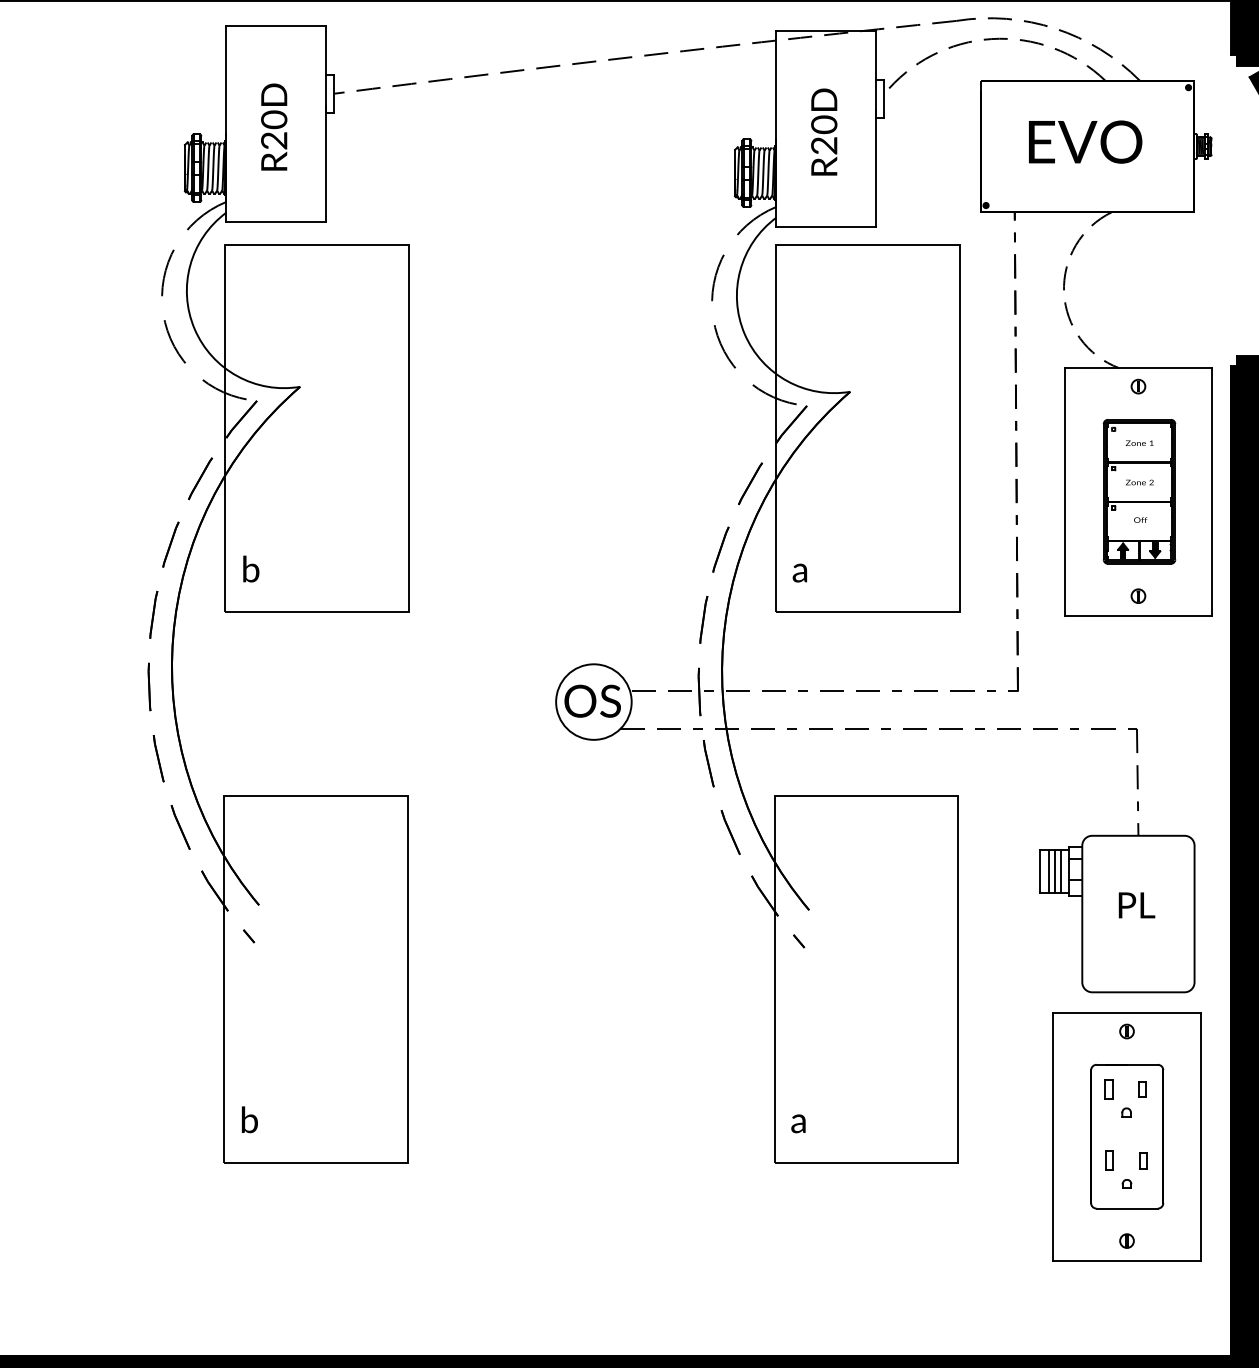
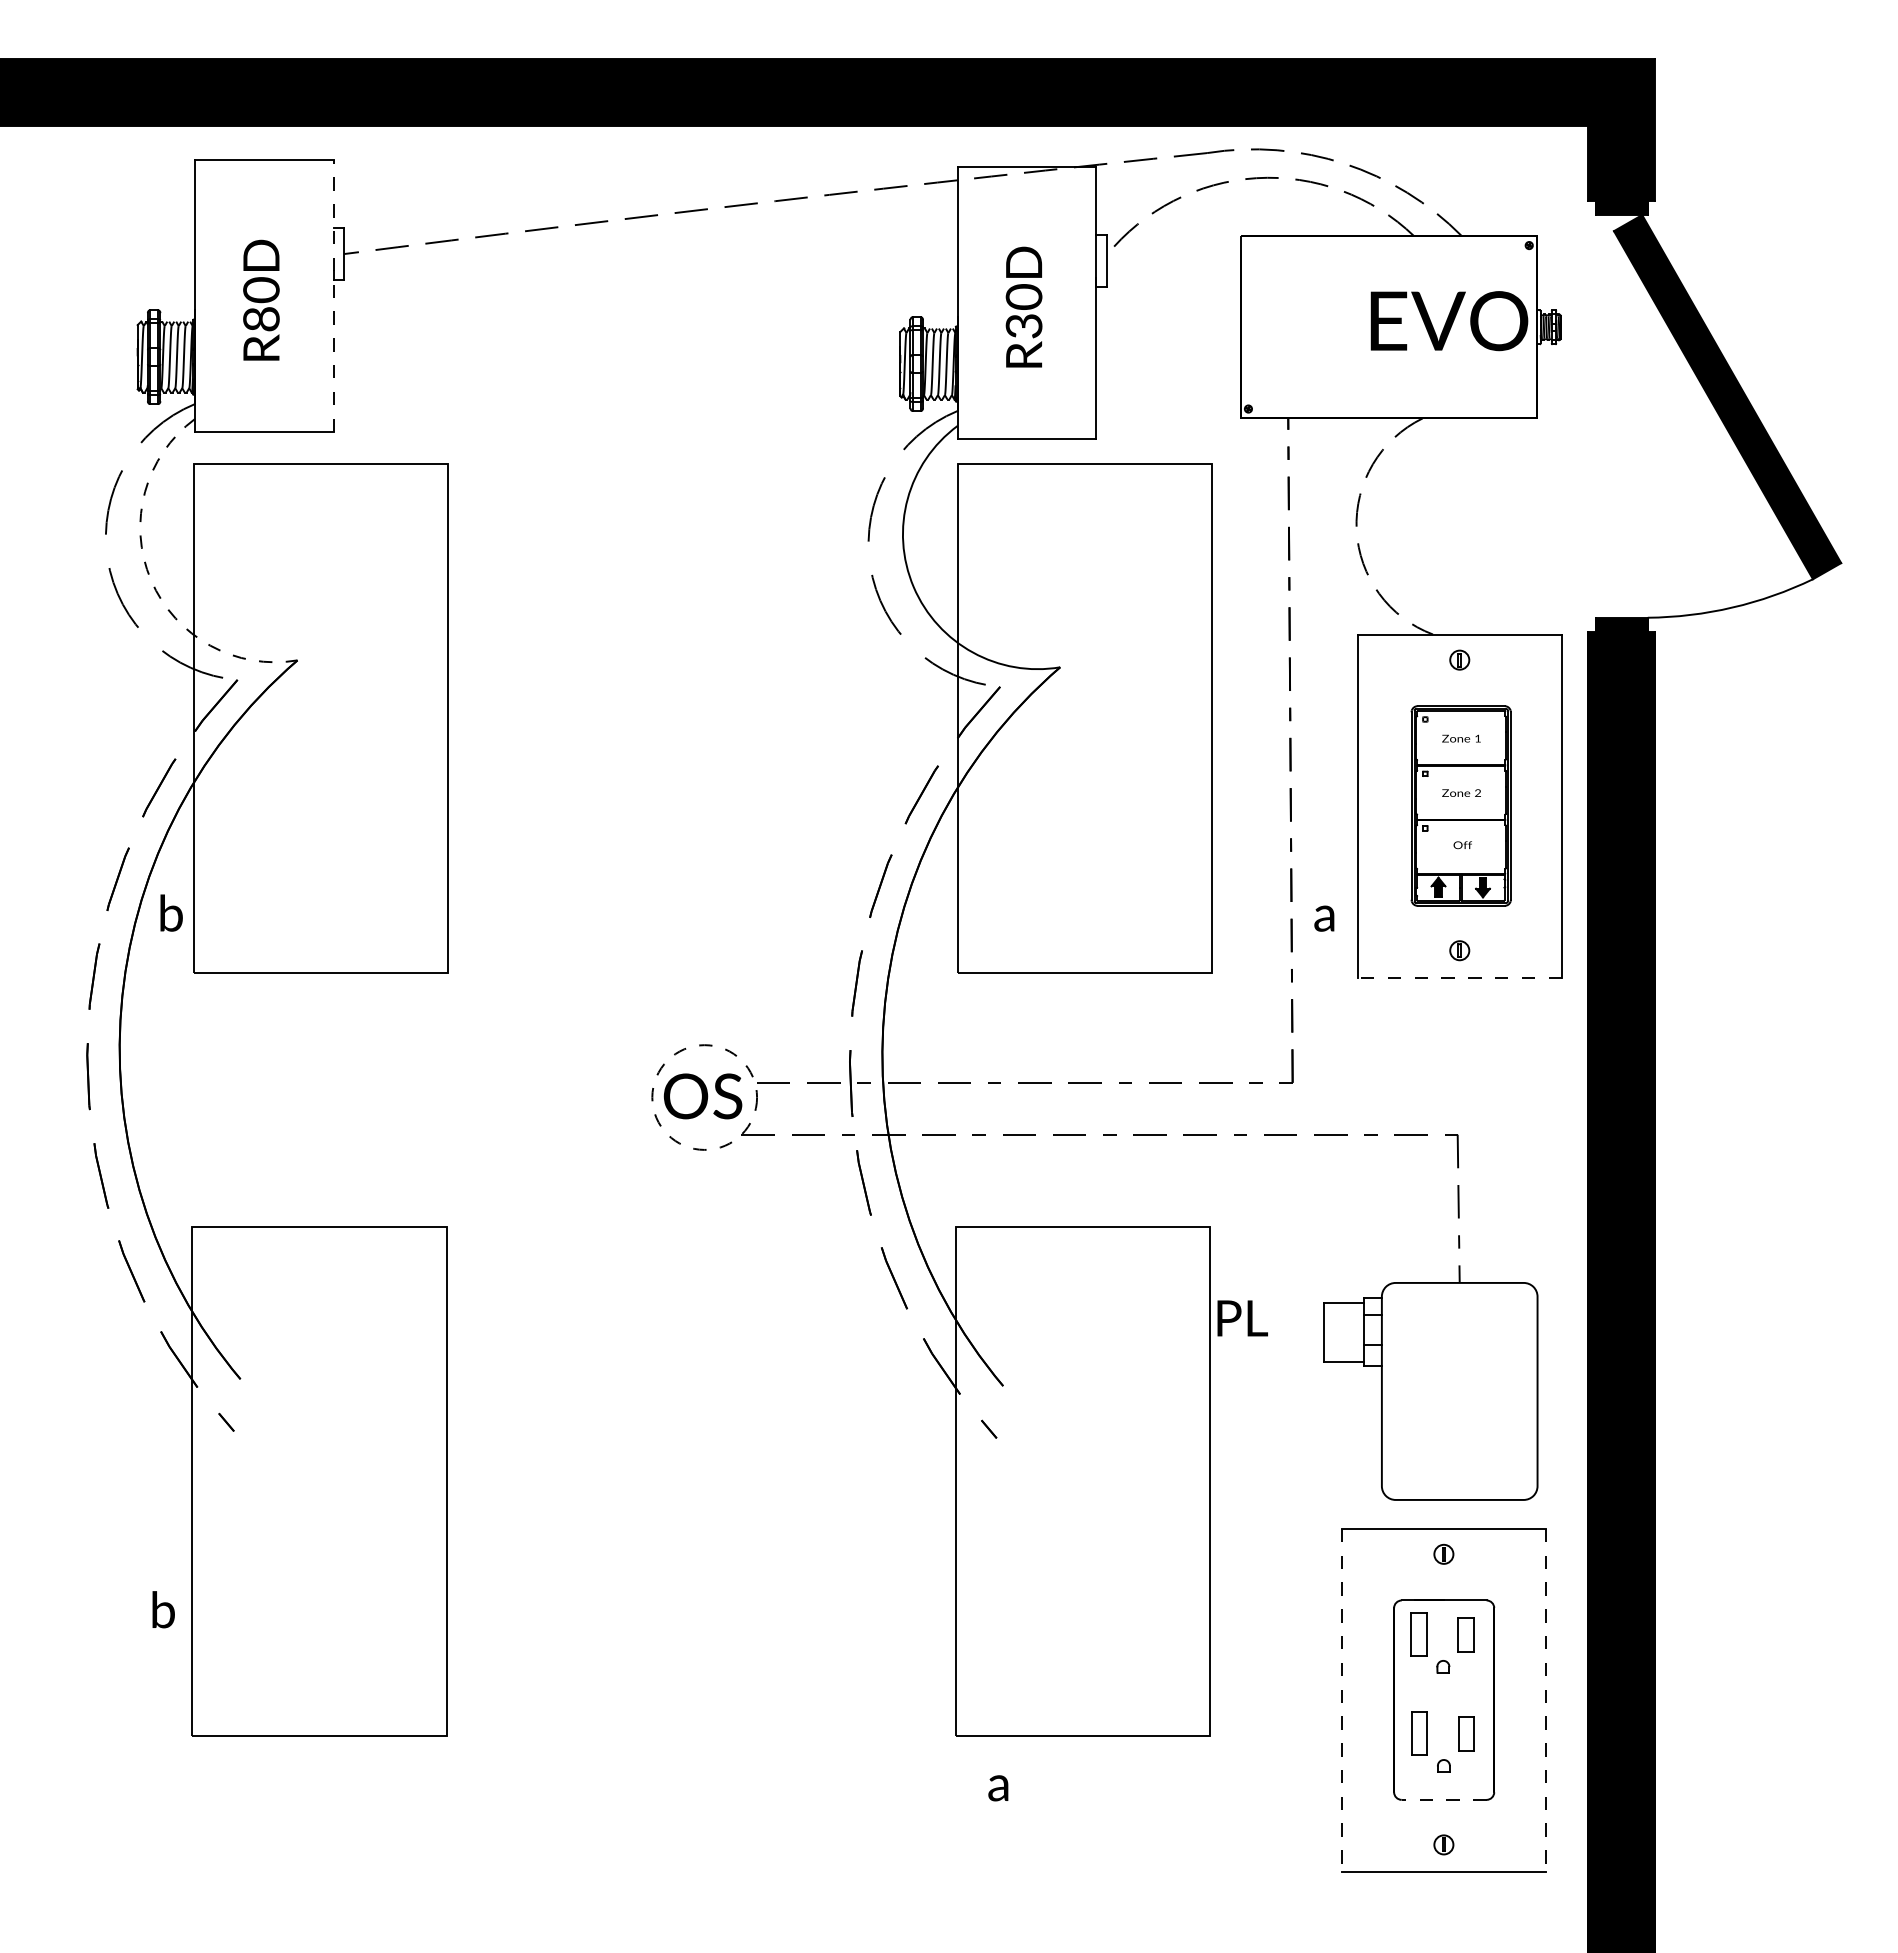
line: (326, 123) -> (333, 295), solid -> dashed
text: (274, 140) -> (261, 319), R20D -> R80D
text: (1085, 142) -> (1449, 321), moved
text: (824, 146) -> (1024, 326), R20D -> R30D
arc: (194, 329) -> (151, 580), solid -> dashed
text: (251, 568) -> (171, 912), moved
text: (800, 572) -> (1324, 918), moved
line: (1138, 615) -> (1459, 977), solid -> dashed
circle: (593, 702) -> (704, 1097), solid -> dashed
line: (1048, 870) -> (1335, 1331), removed
line: (1054, 870) -> (1343, 1331), removed
line: (1061, 870) -> (1352, 1331), removed
text: (1136, 905) -> (1242, 1318), moved
part: (1108, 1089) -> (1418, 1634), size x1.6
part: (1142, 1089) -> (1465, 1634), size x1.6
text: (249, 1119) -> (163, 1609), moved
text: (798, 1123) -> (998, 1788), moved
line: (1053, 1136) -> (1341, 1700), solid -> dashed
line: (1201, 1136) -> (1546, 1700), solid -> dashed
part: (1109, 1160) -> (1419, 1733), size x1.6
part: (1143, 1160) -> (1466, 1733), size x1.6
line: (1126, 1208) -> (1443, 1799), solid -> dashed

